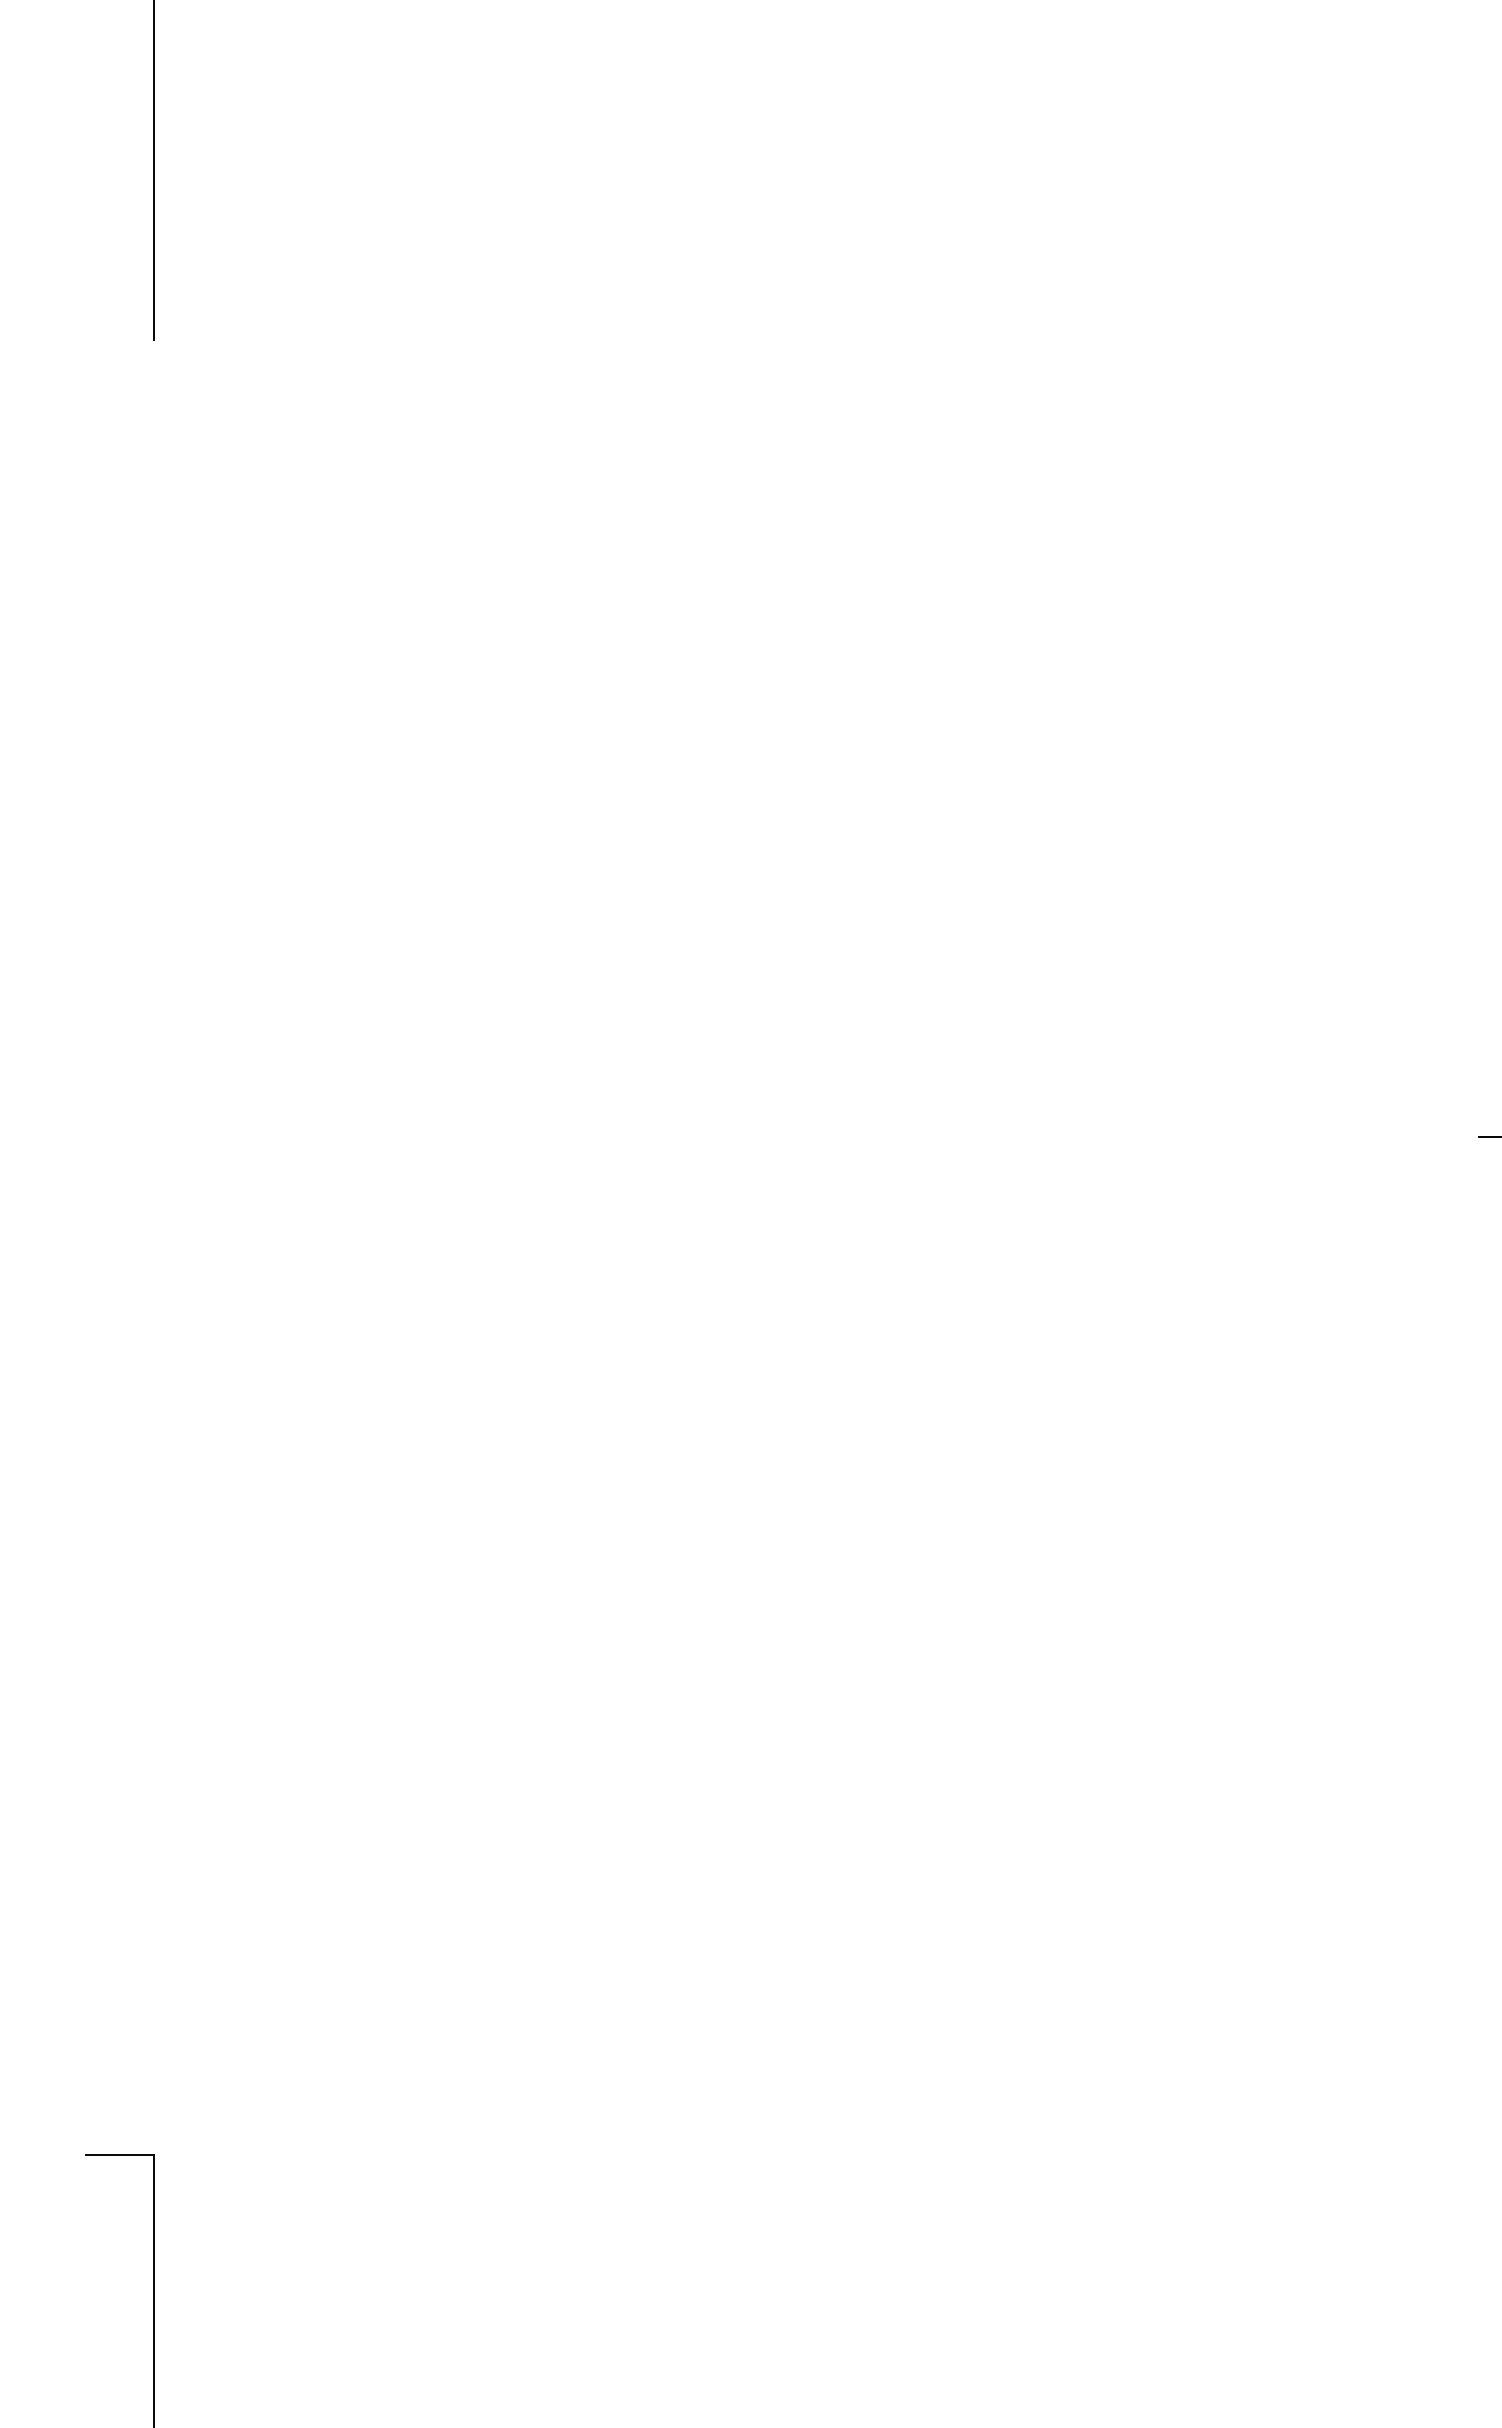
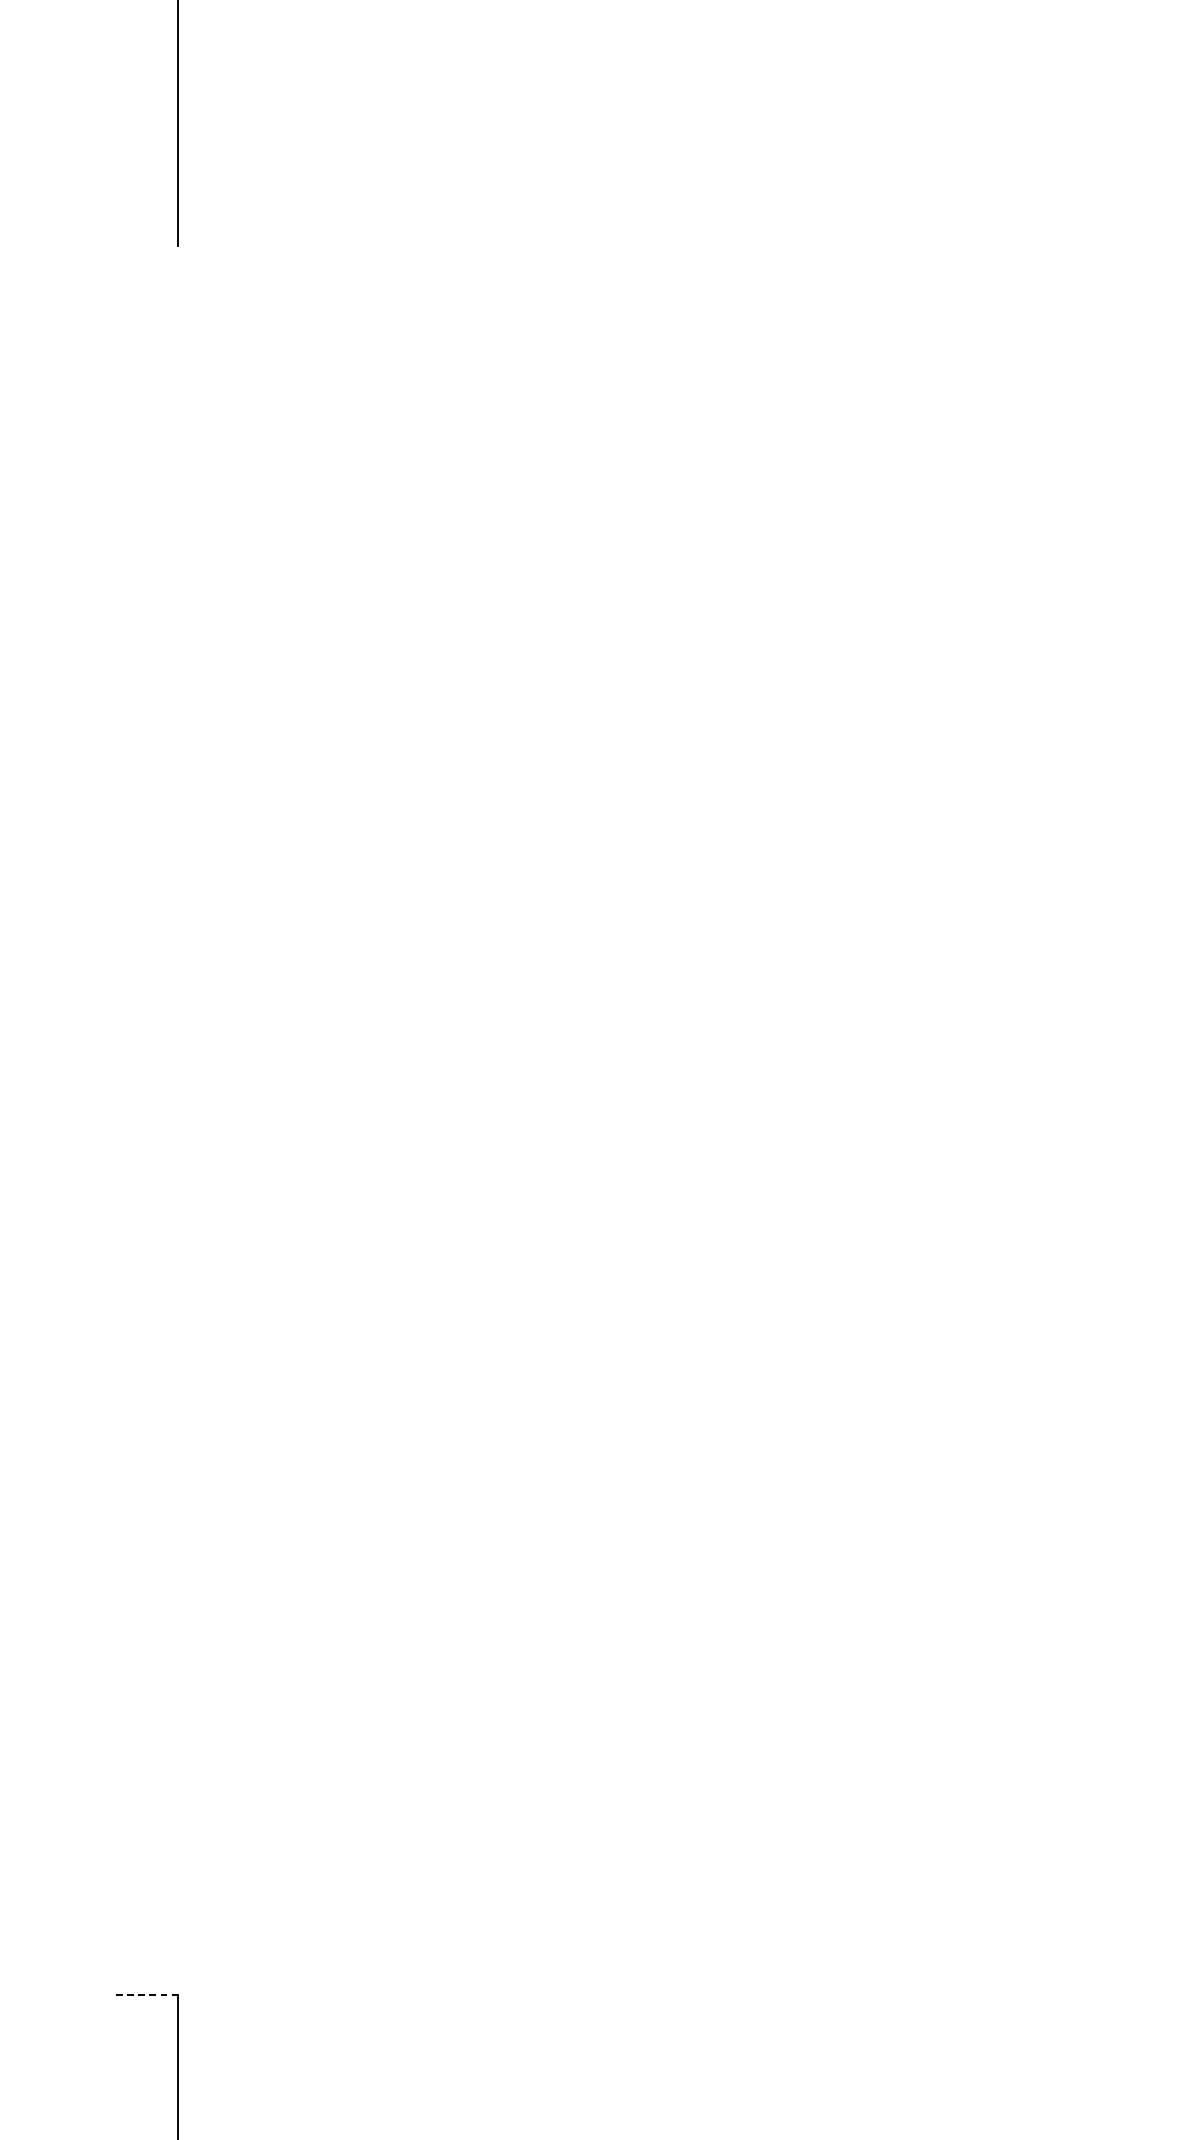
line: (119, 2154) -> (144, 1994), solid -> dashed

